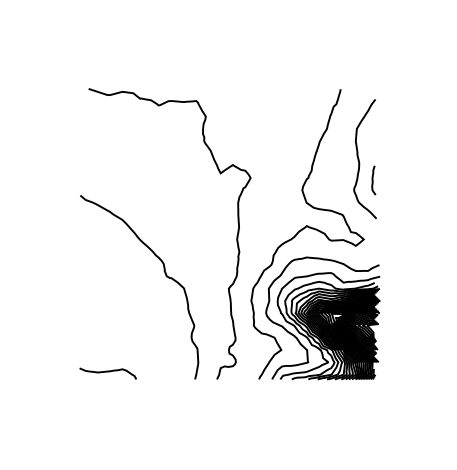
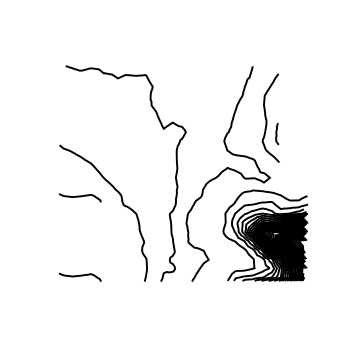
curve: (107, 265) -> (79, 197), added
part: (322, 318) -> (265, 235), moved

